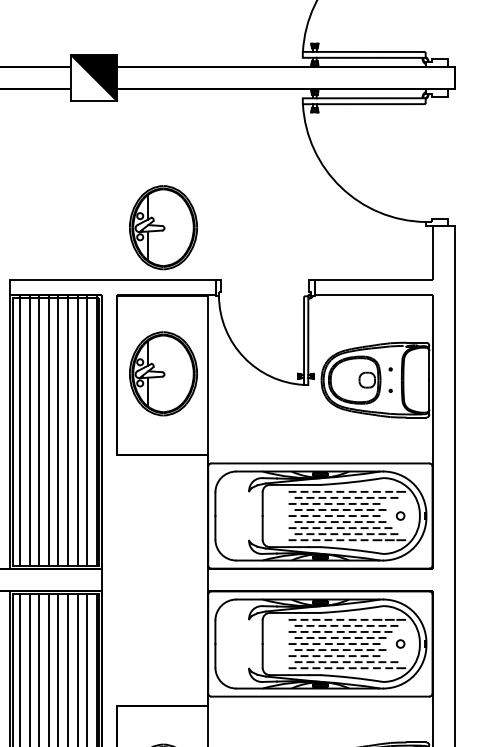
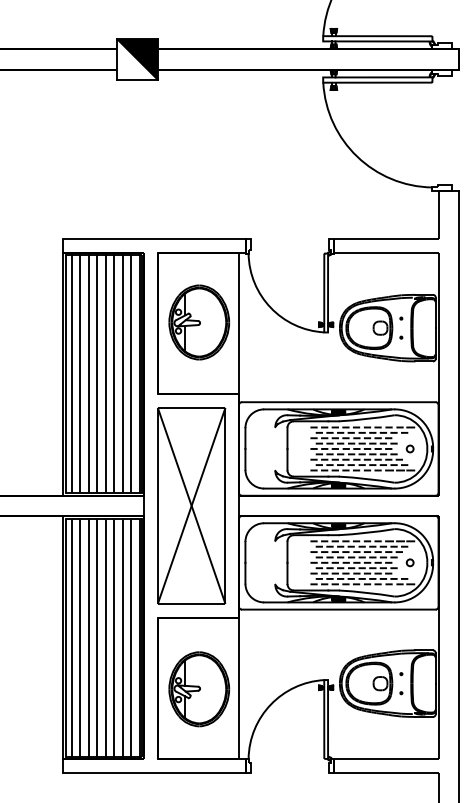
part: (163, 227) -> (199, 192), removed
part: (154, 579) -> (191, 505), added

